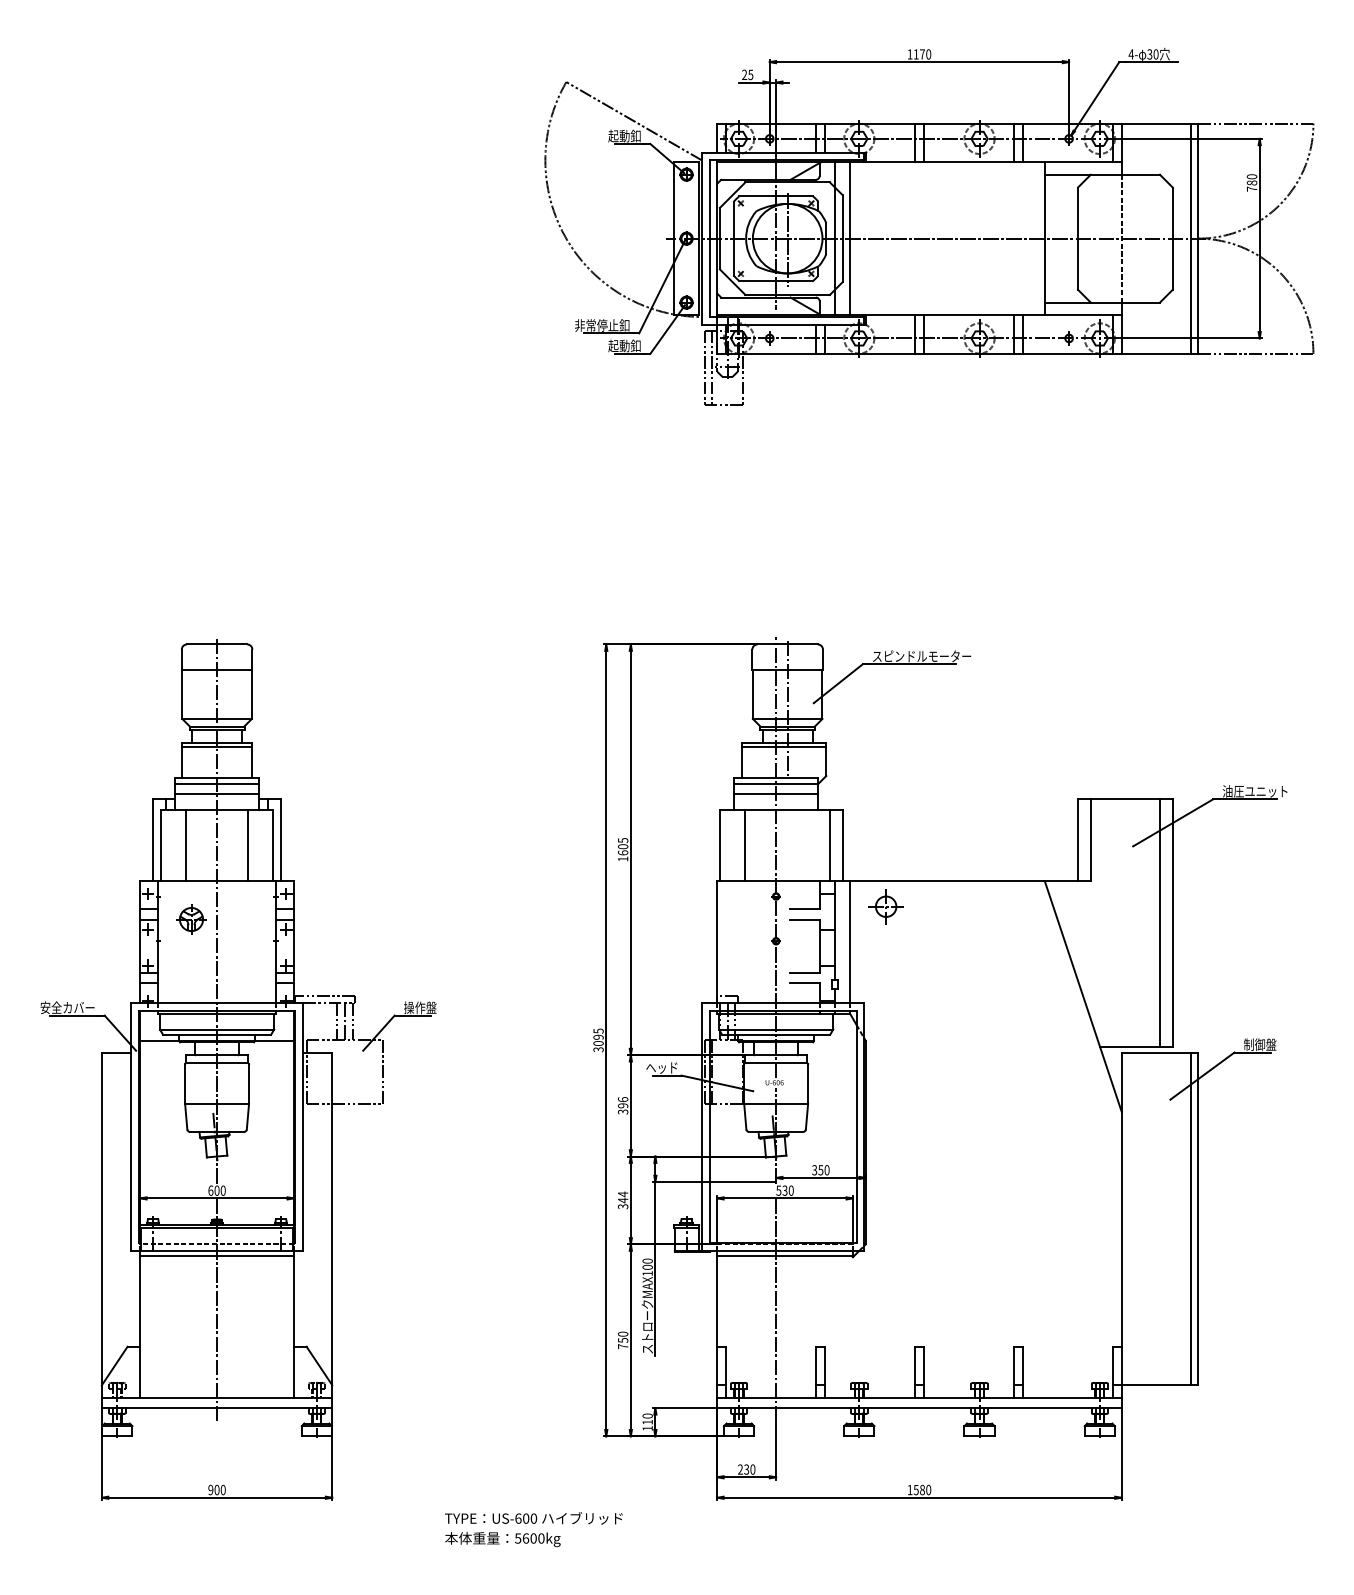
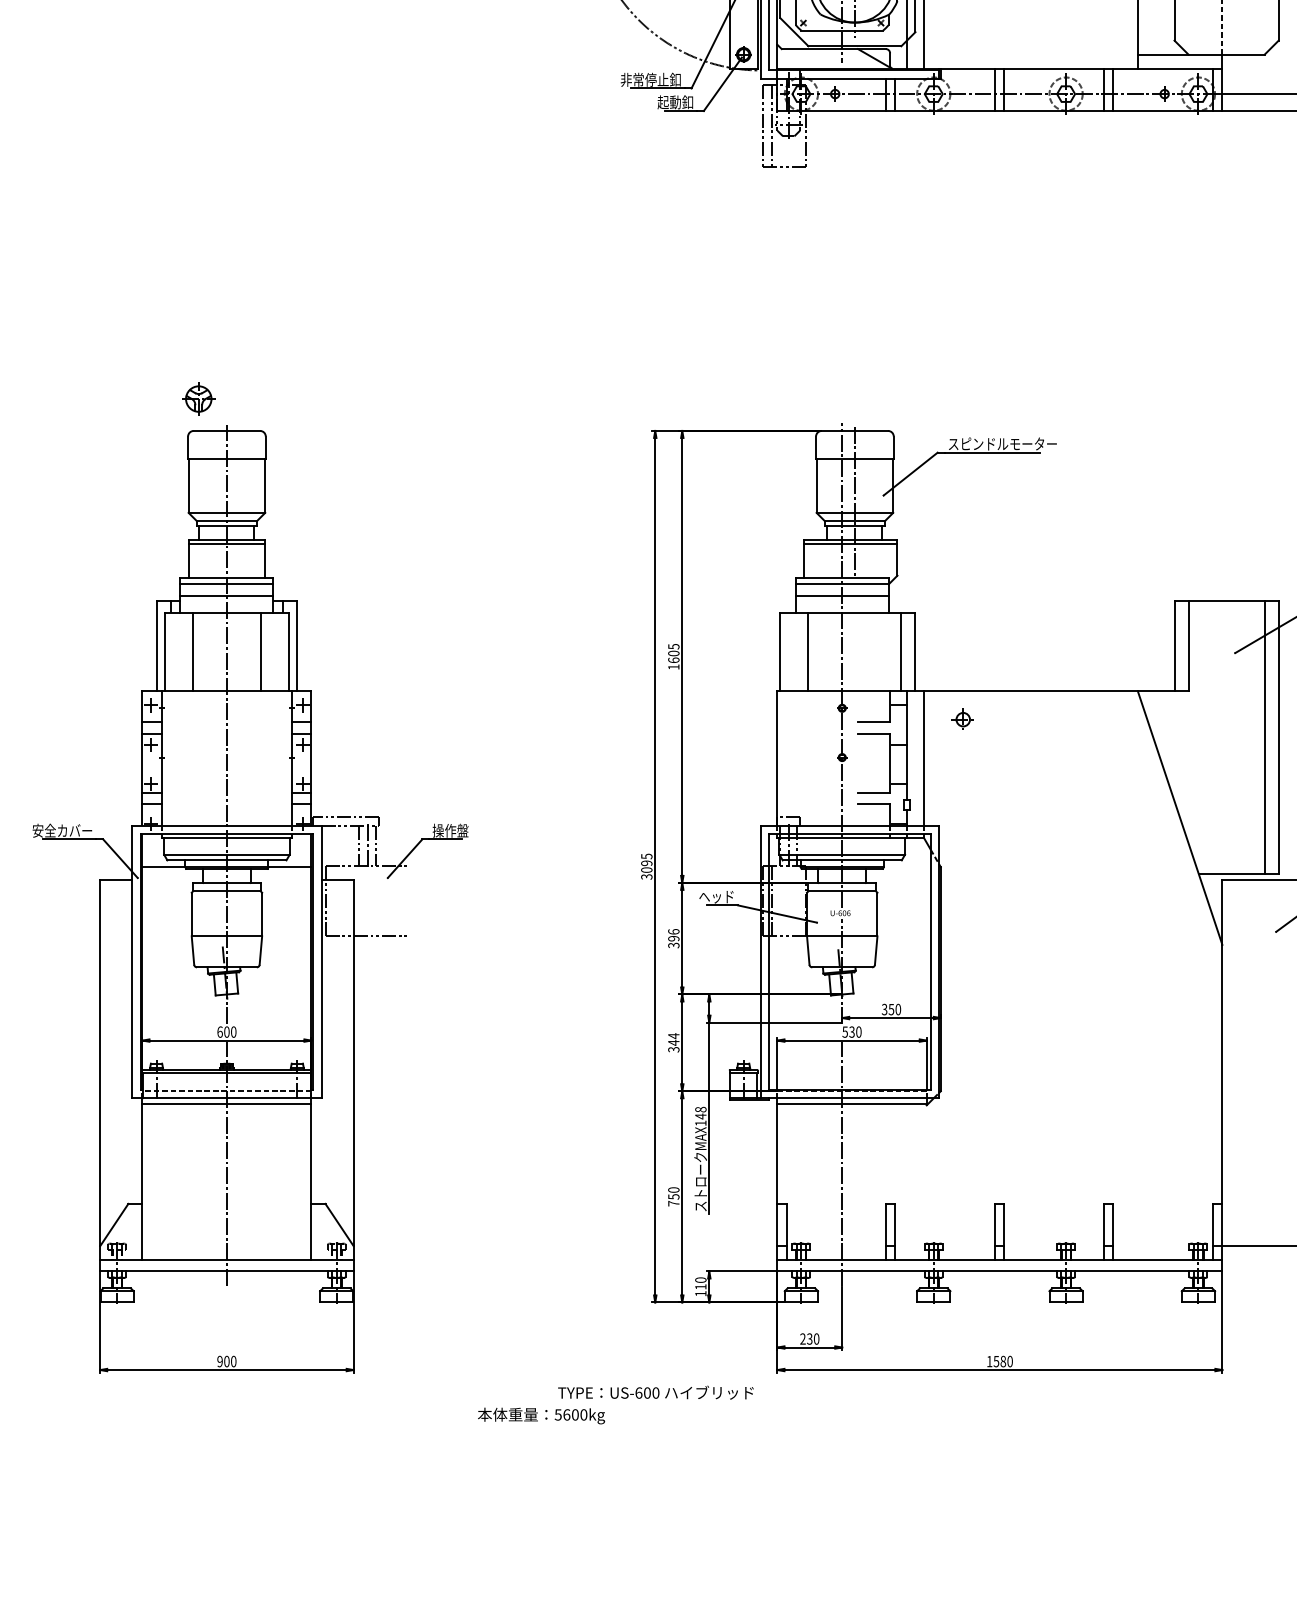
part: (885, 906) -> (962, 719), size x0.6
part: (191, 919) -> (198, 399), moved
line: (383, 1071) -> (410, 900), removed
text: (647, 1264) -> (700, 1113), MAX100 -> MAX148
text: (533, 1518) -> (655, 1392), moved

